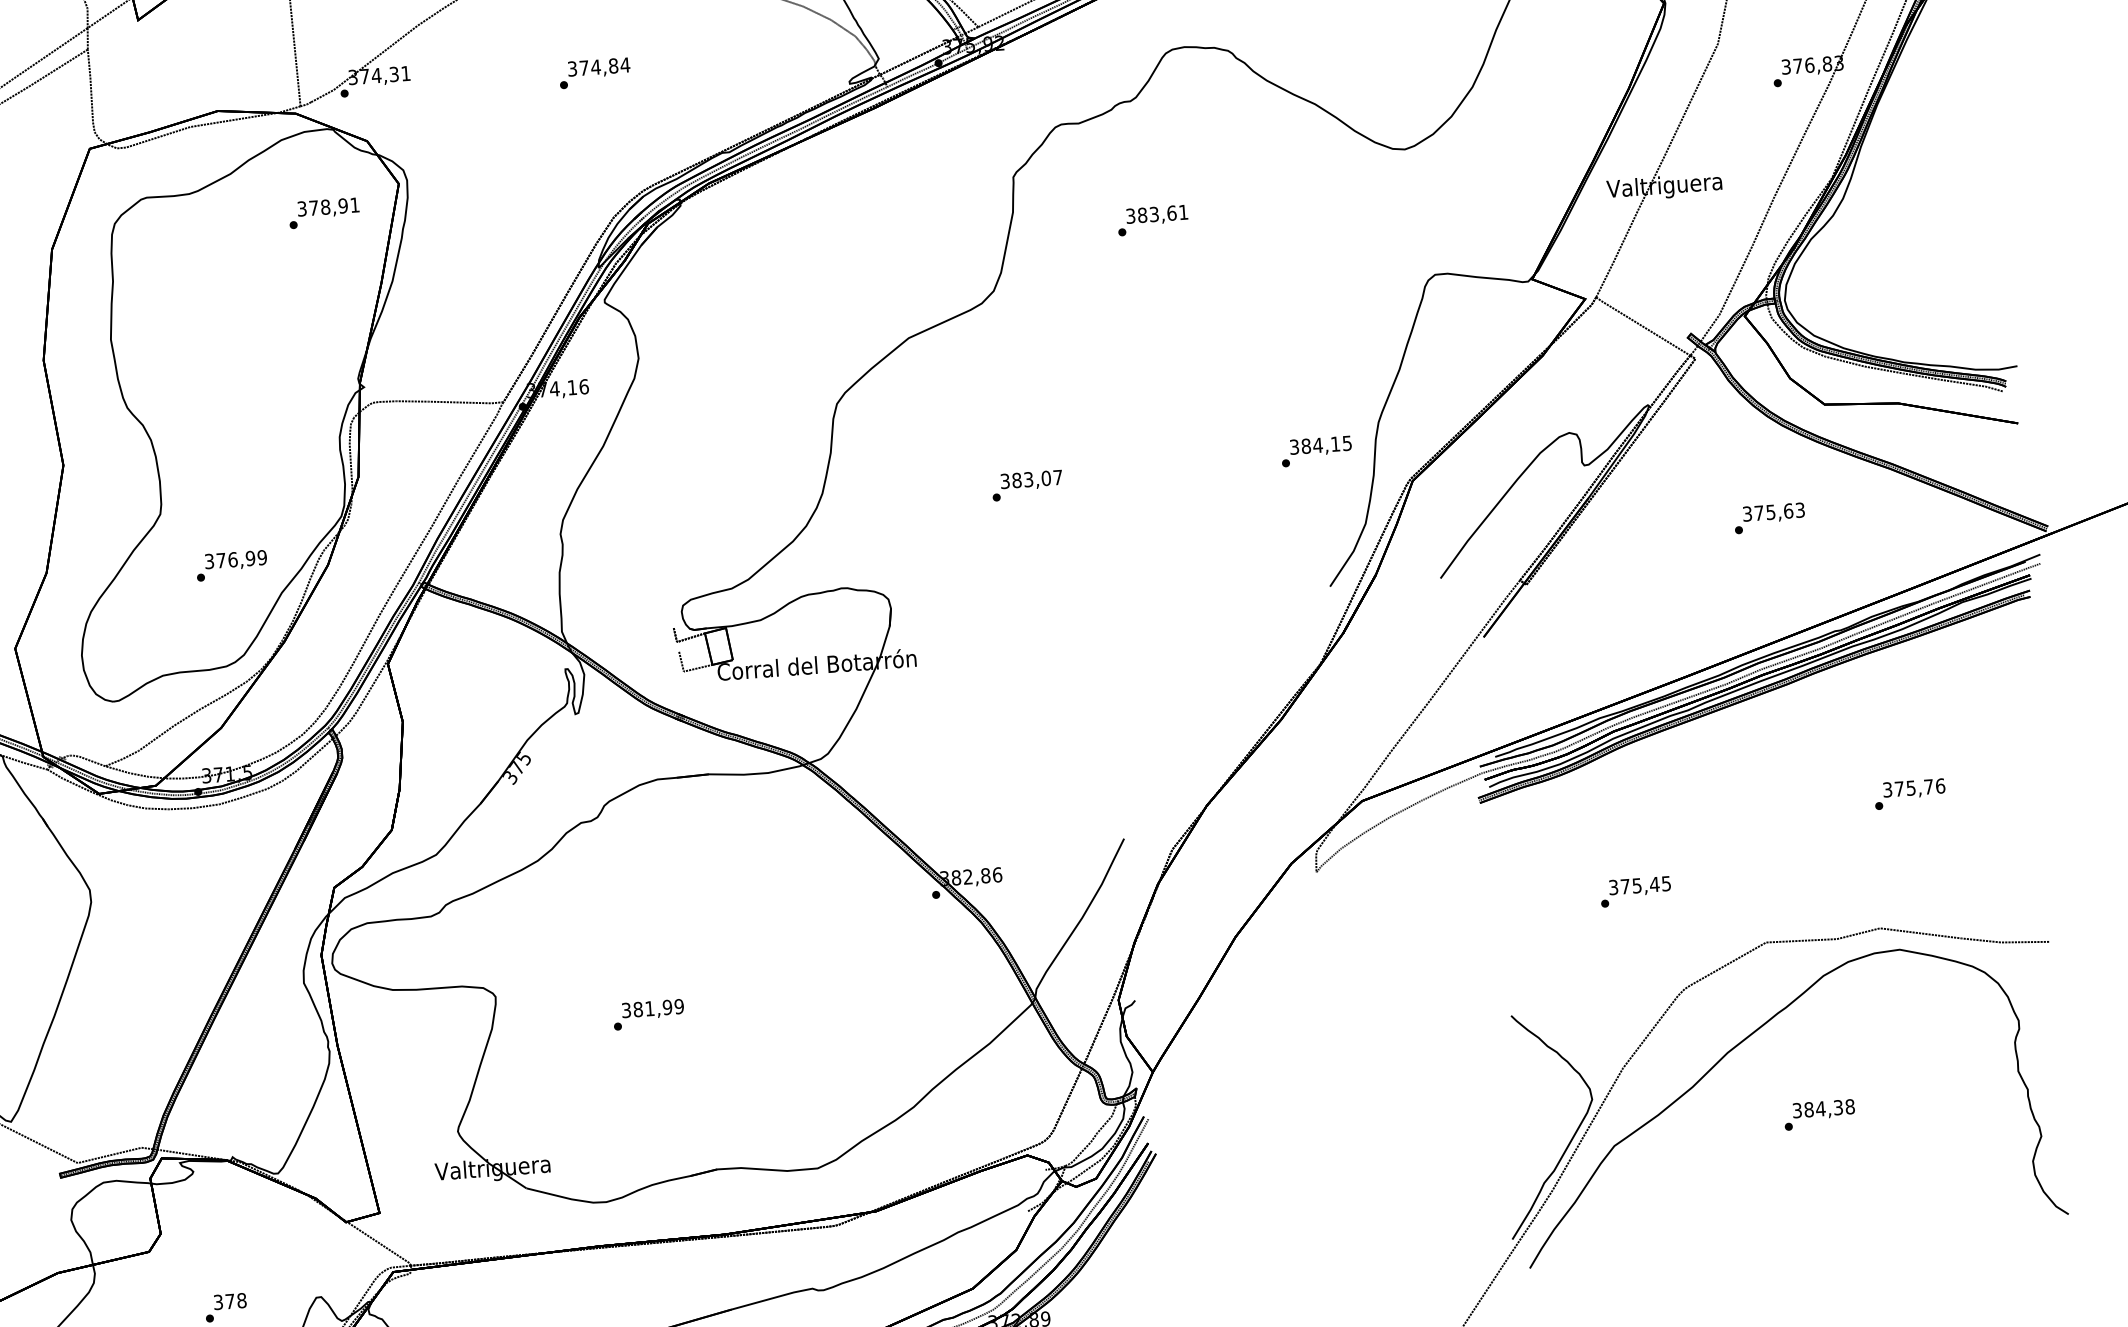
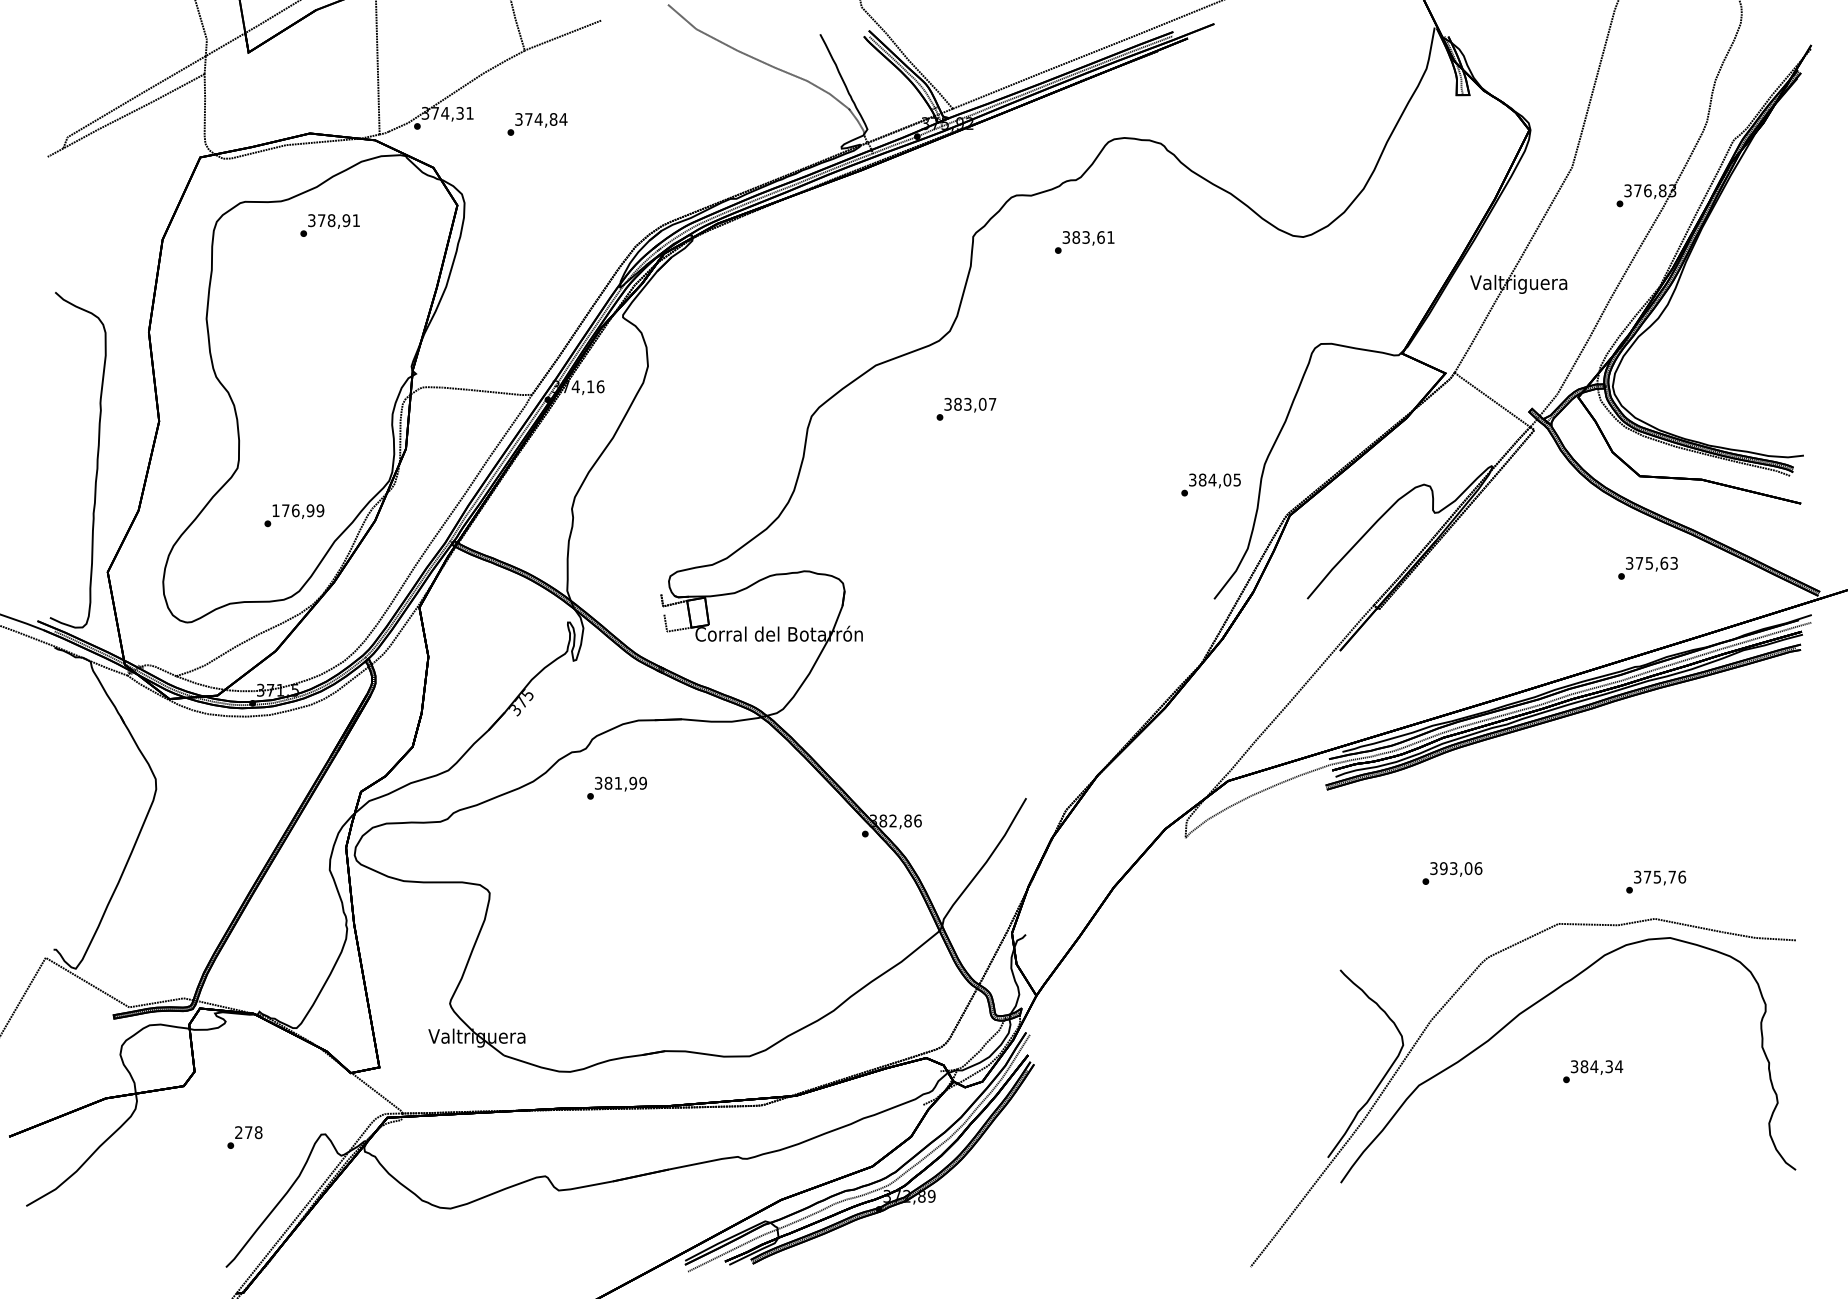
text: (594, 73) -> (537, 124), moved
text: (323, 213) -> (329, 225), moved
text: (1152, 220) -> (1084, 242), moved
text: (1335, 443) -> (1227, 479), 384,15 -> 384,05
text: (1027, 484) -> (966, 408), moved
text: (1769, 518) -> (1647, 568), moved
text: (208, 561) -> (275, 510), 376,99 -> 176,99
text: (1910, 793) -> (1656, 881), moved
text: (1646, 885) -> (1461, 868), 375,45 -> 393,06
text: (648, 1013) -> (616, 787), moved
text: (1850, 1106) -> (1619, 1066), 384,38 -> 384,34
text: (217, 1302) -> (238, 1132), 378 -> 278

